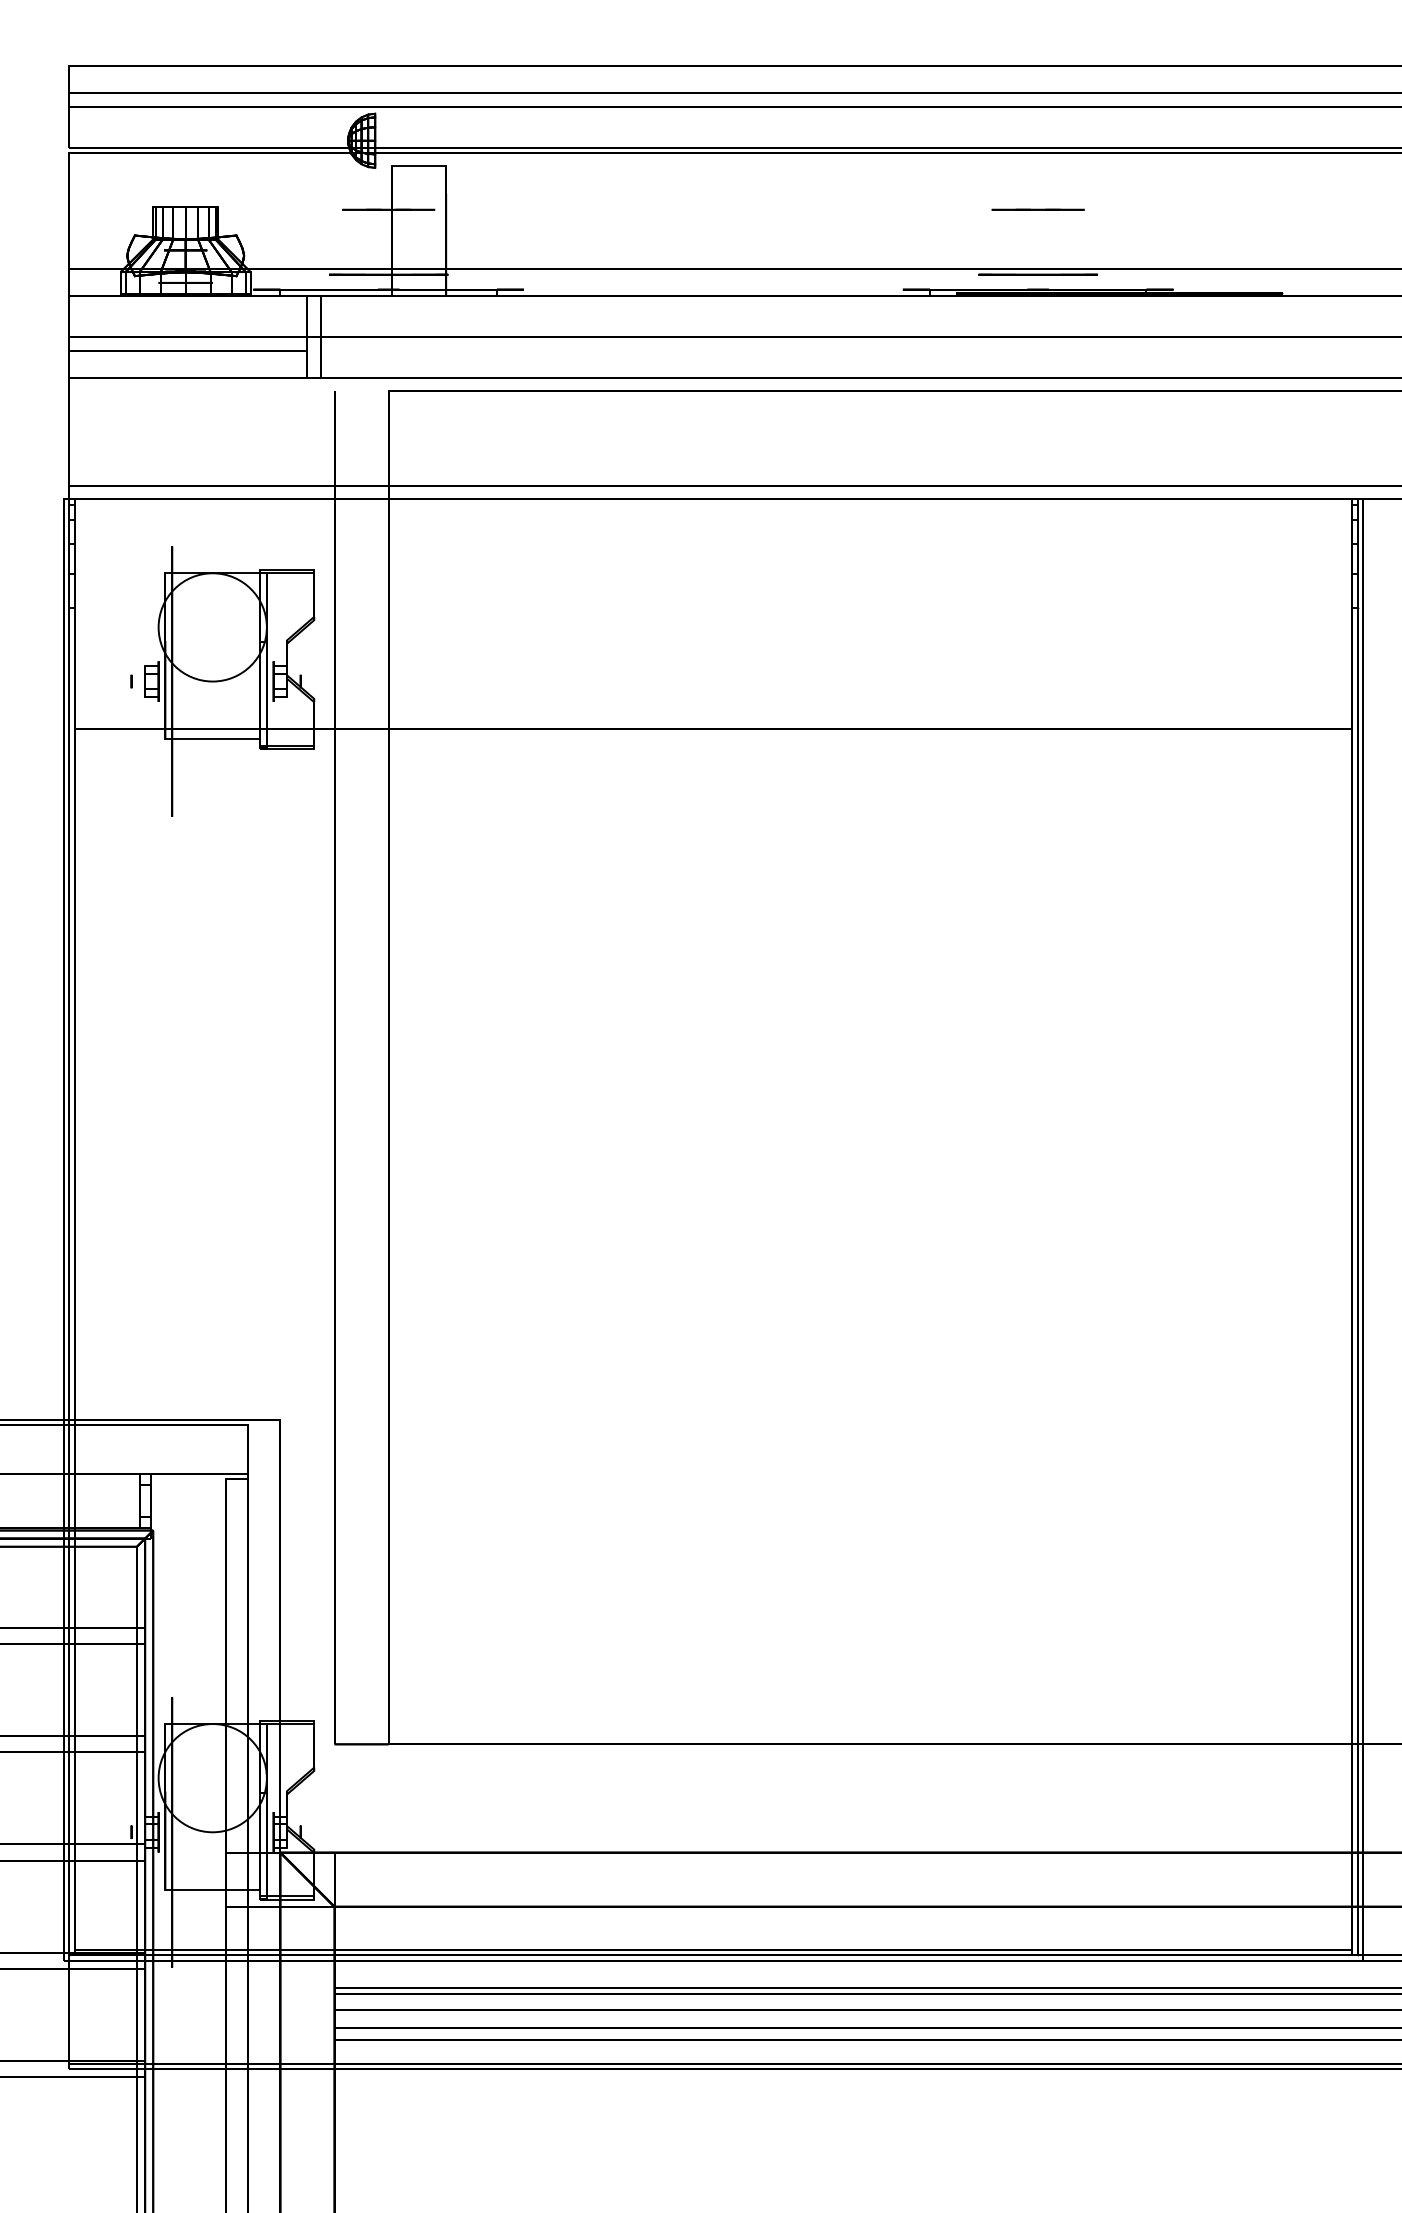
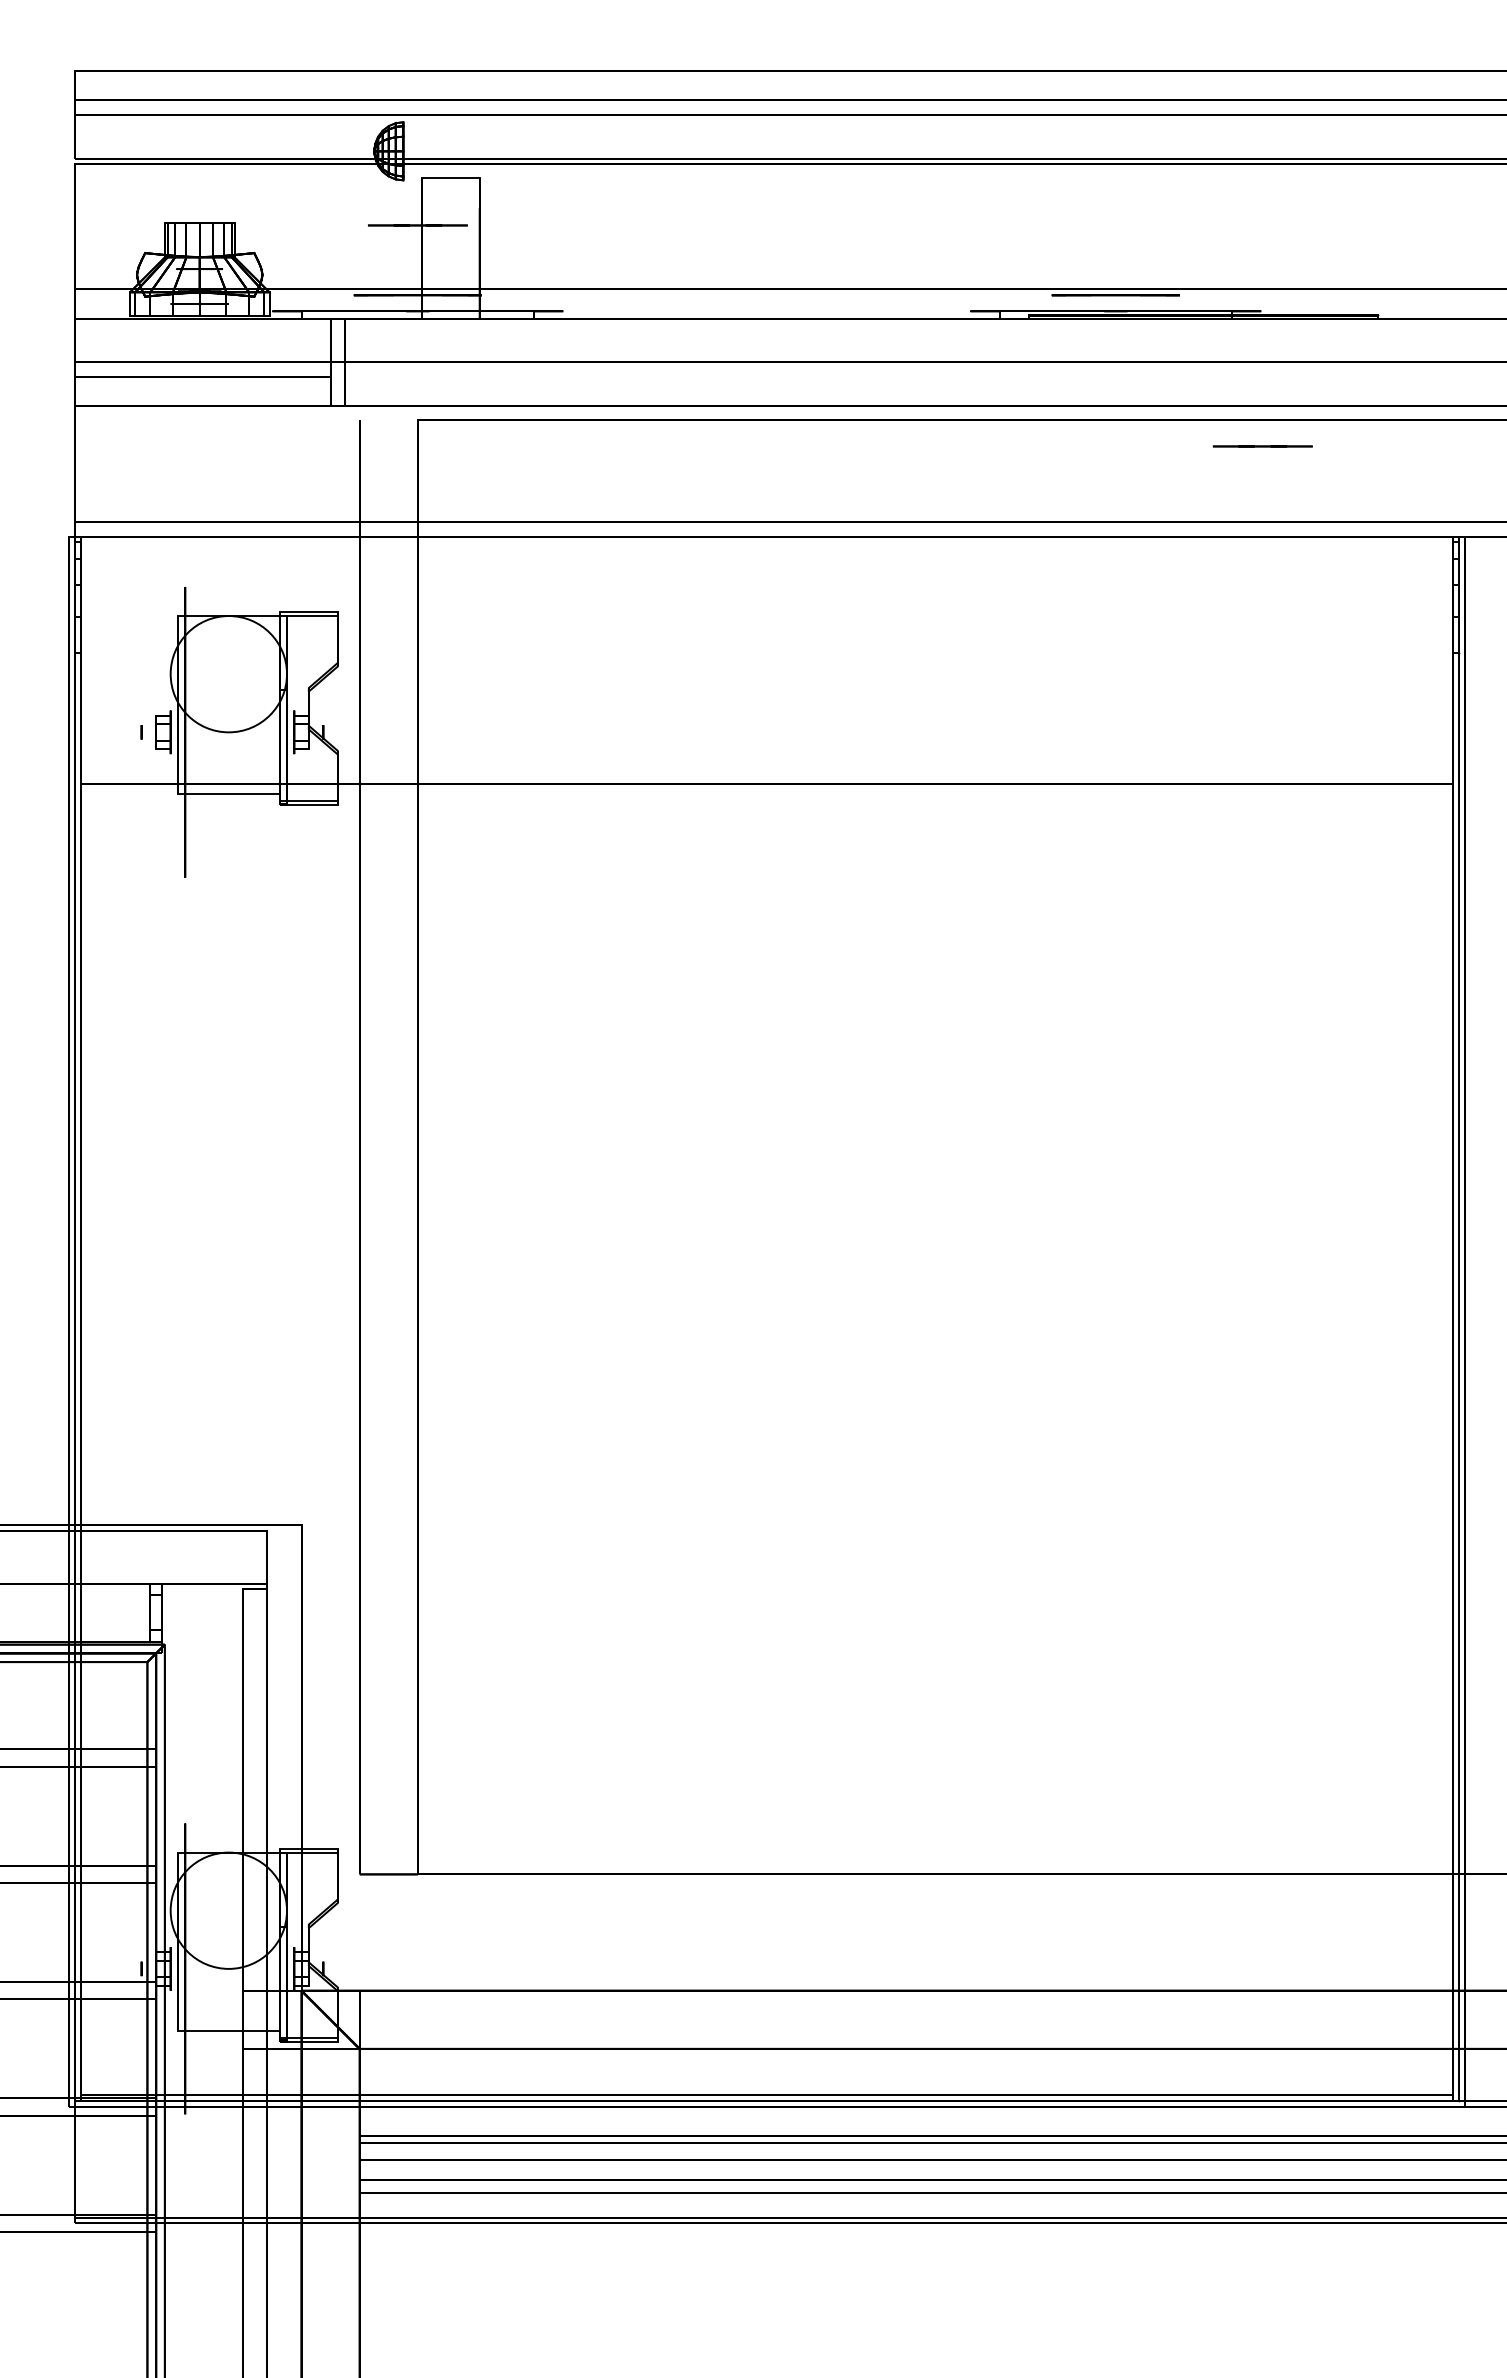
line: (1037, 209) -> (1262, 446), moved

